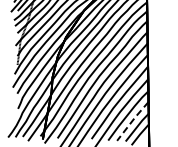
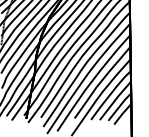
line: (133, 120) -> (116, 100), dashed -> solid

